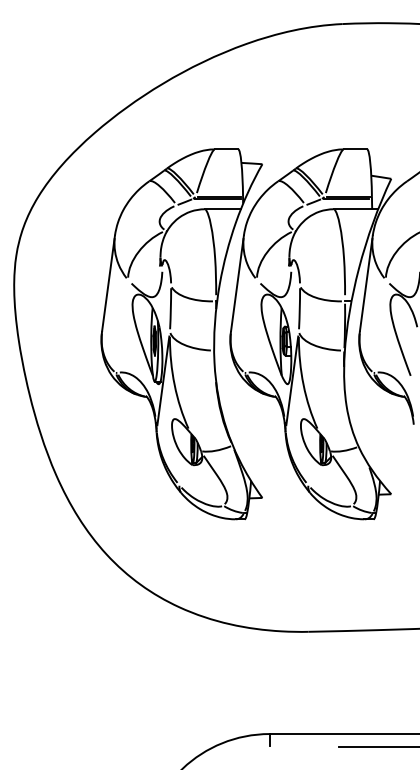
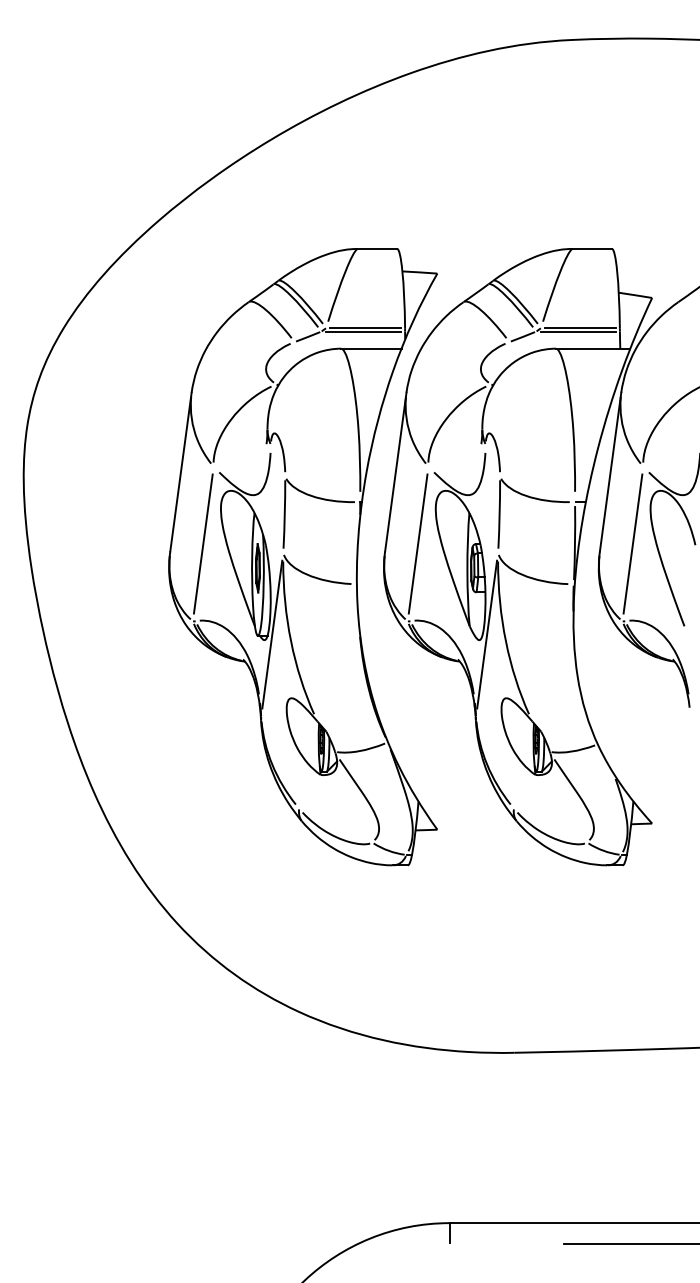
line: (121, 326) -> (202, 544), added
line: (250, 326) -> (417, 544), added
line: (379, 326) -> (632, 544), added

